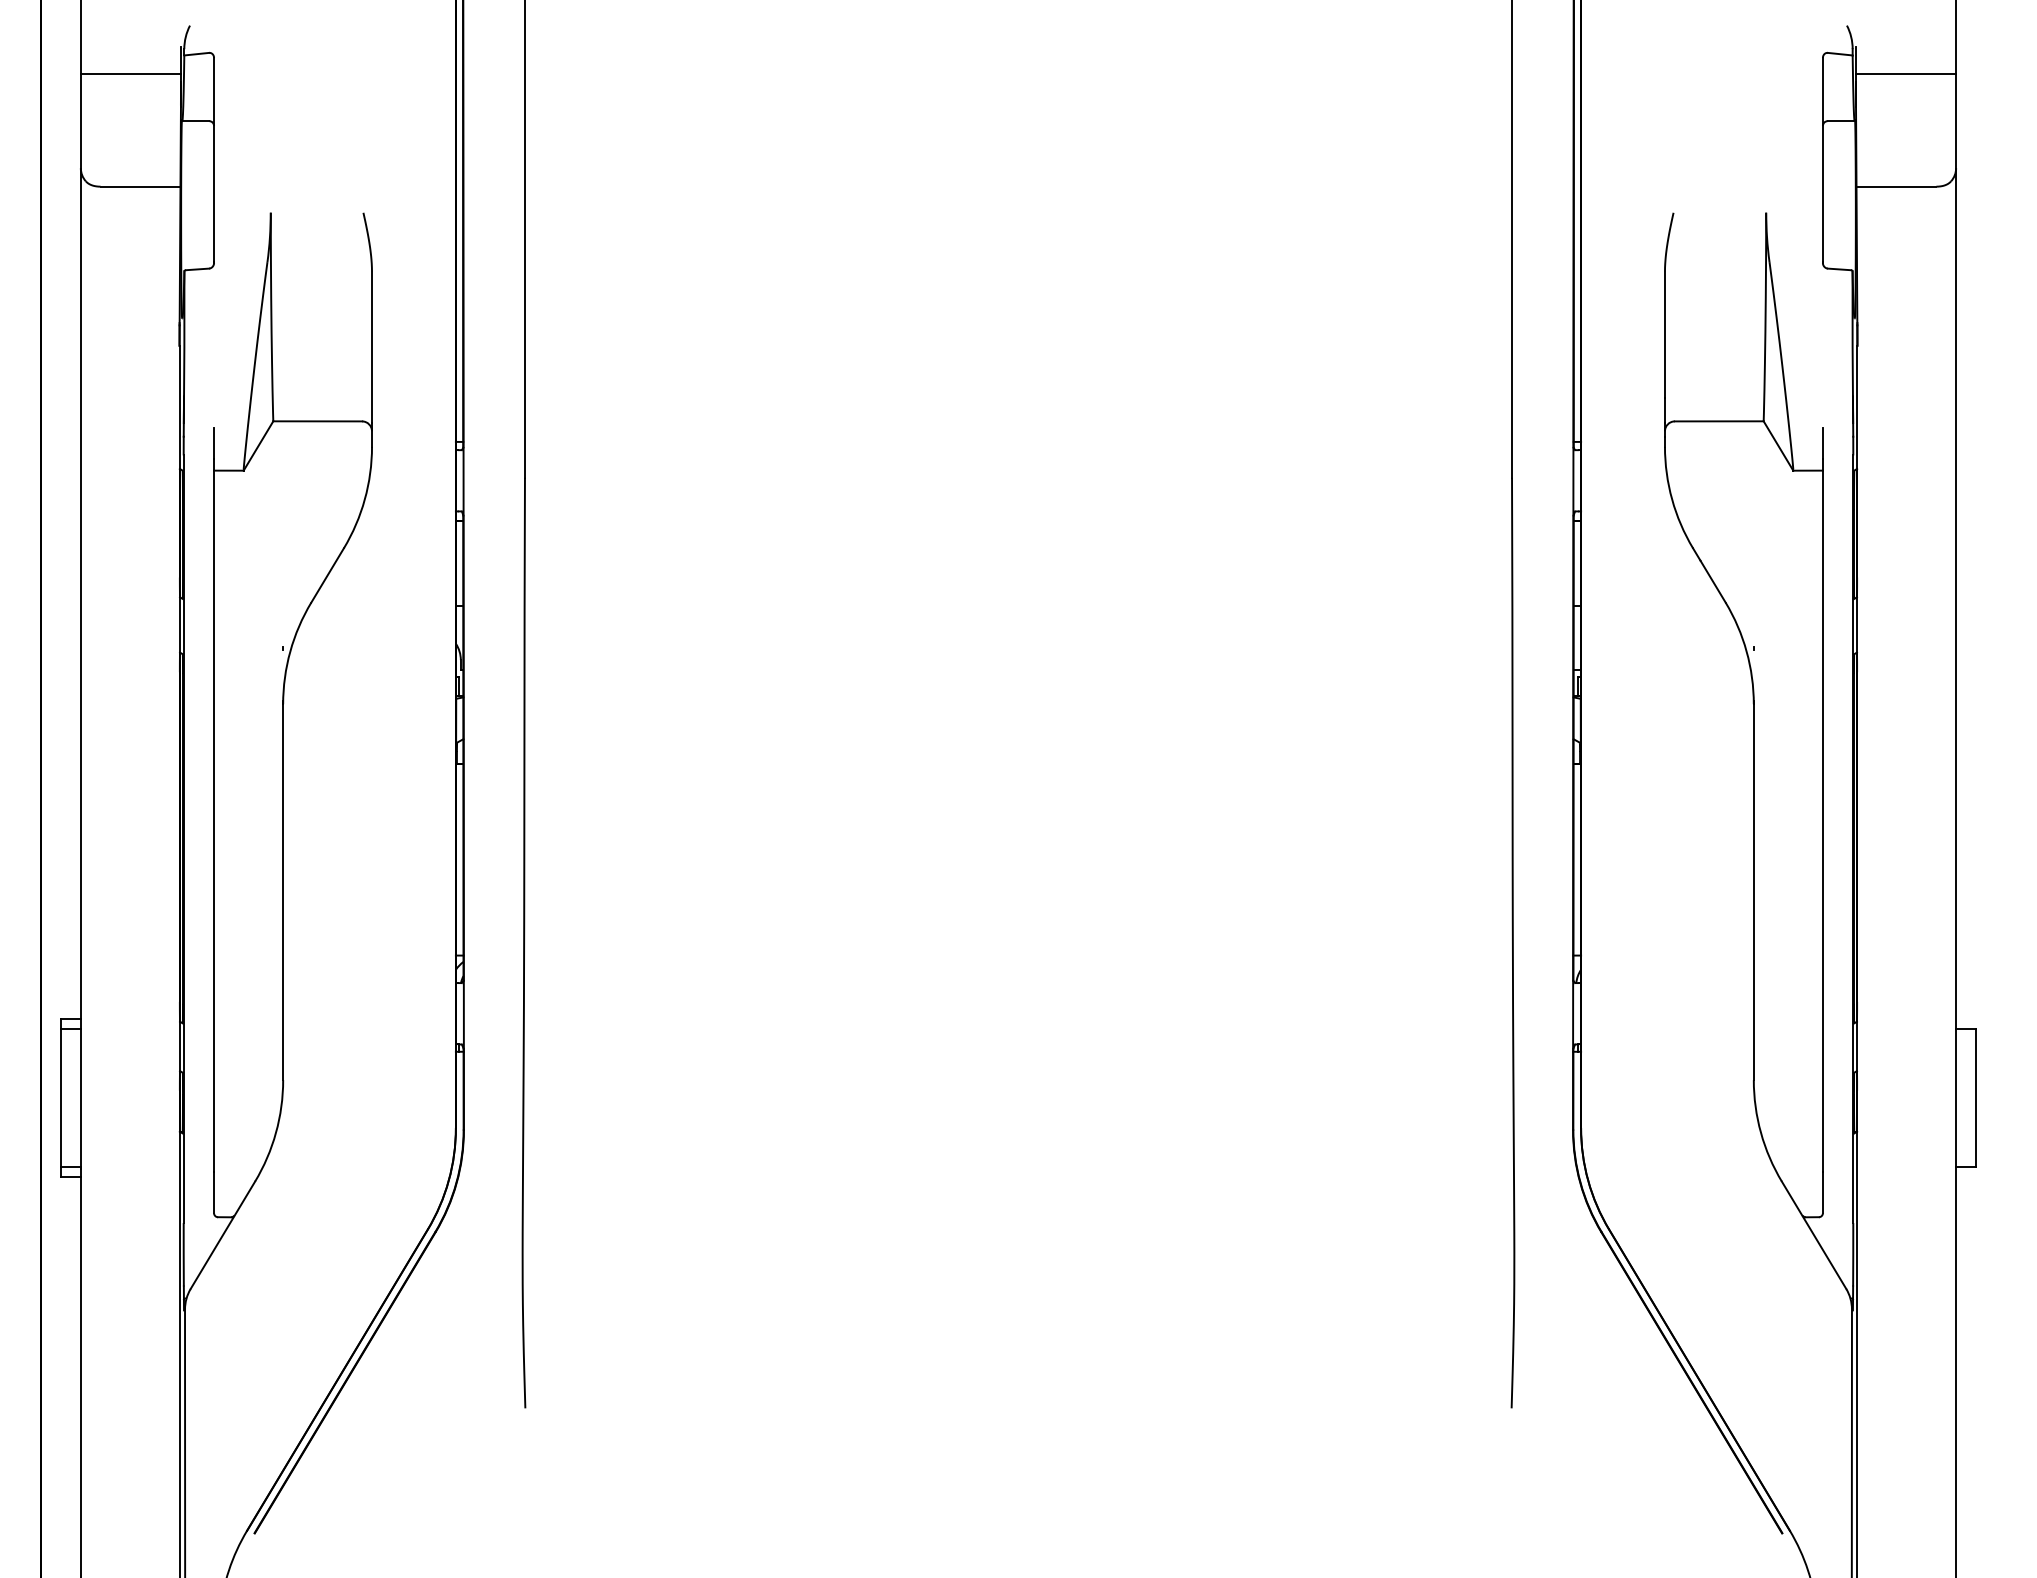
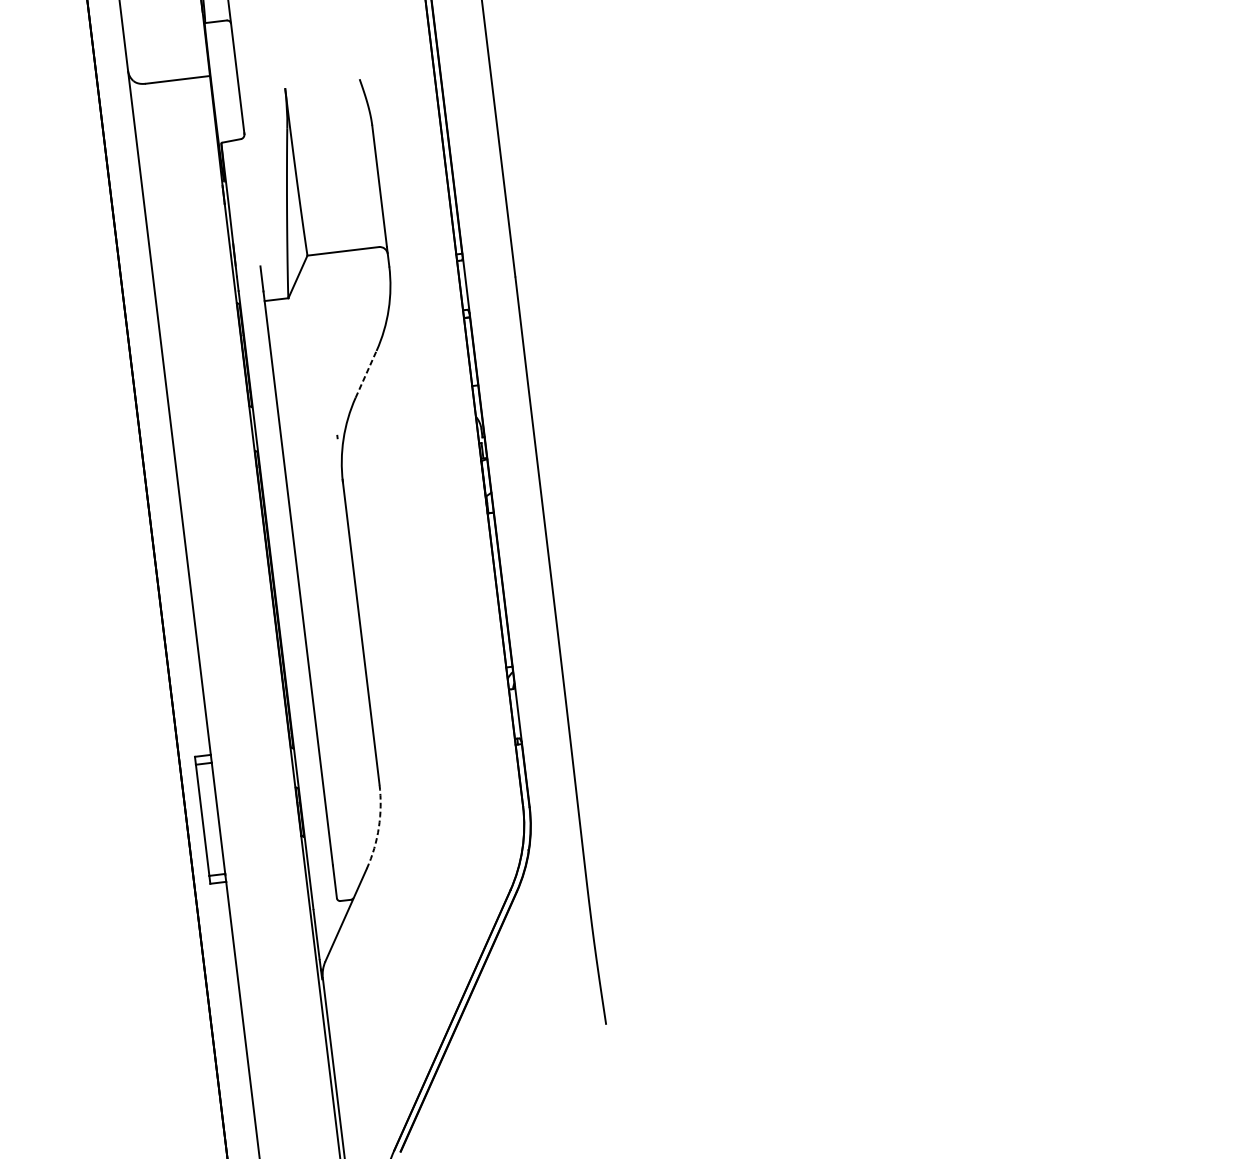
line: (327, 575) -> (366, 374), solid -> dashed
arc: (276, 1132) -> (379, 827), solid -> dashed

